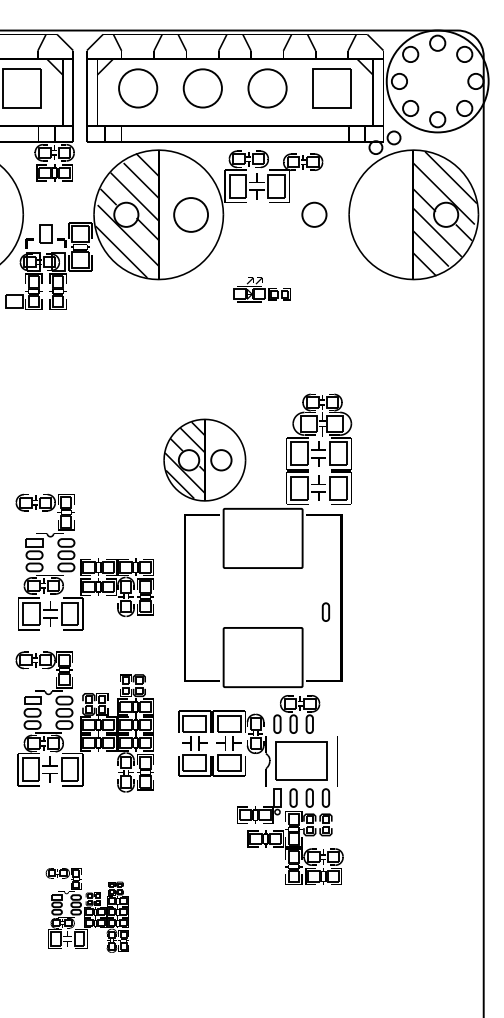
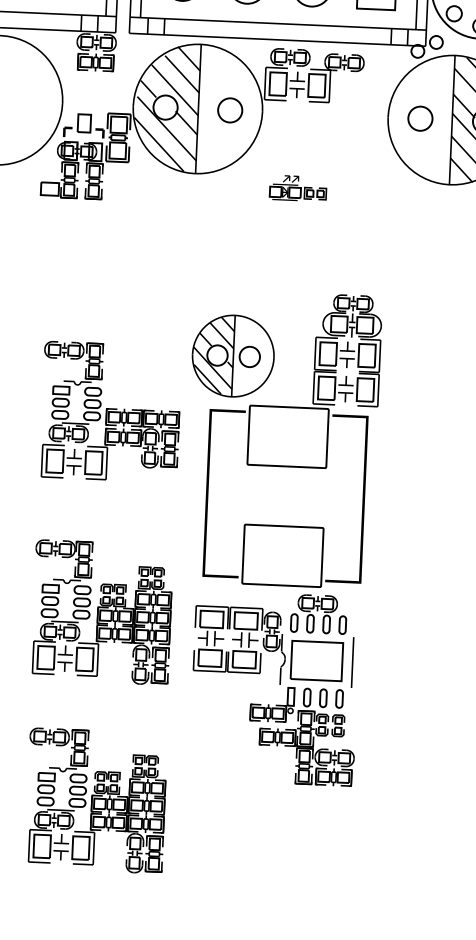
circle: (190, 214) -> (229, 110), size x0.71
circle: (314, 214) -> (420, 118), moved
part: (84, 561) -> (110, 411), moved
part: (325, 611) -> (342, 624), moved
part: (87, 910) -> (96, 800), size x1.67

